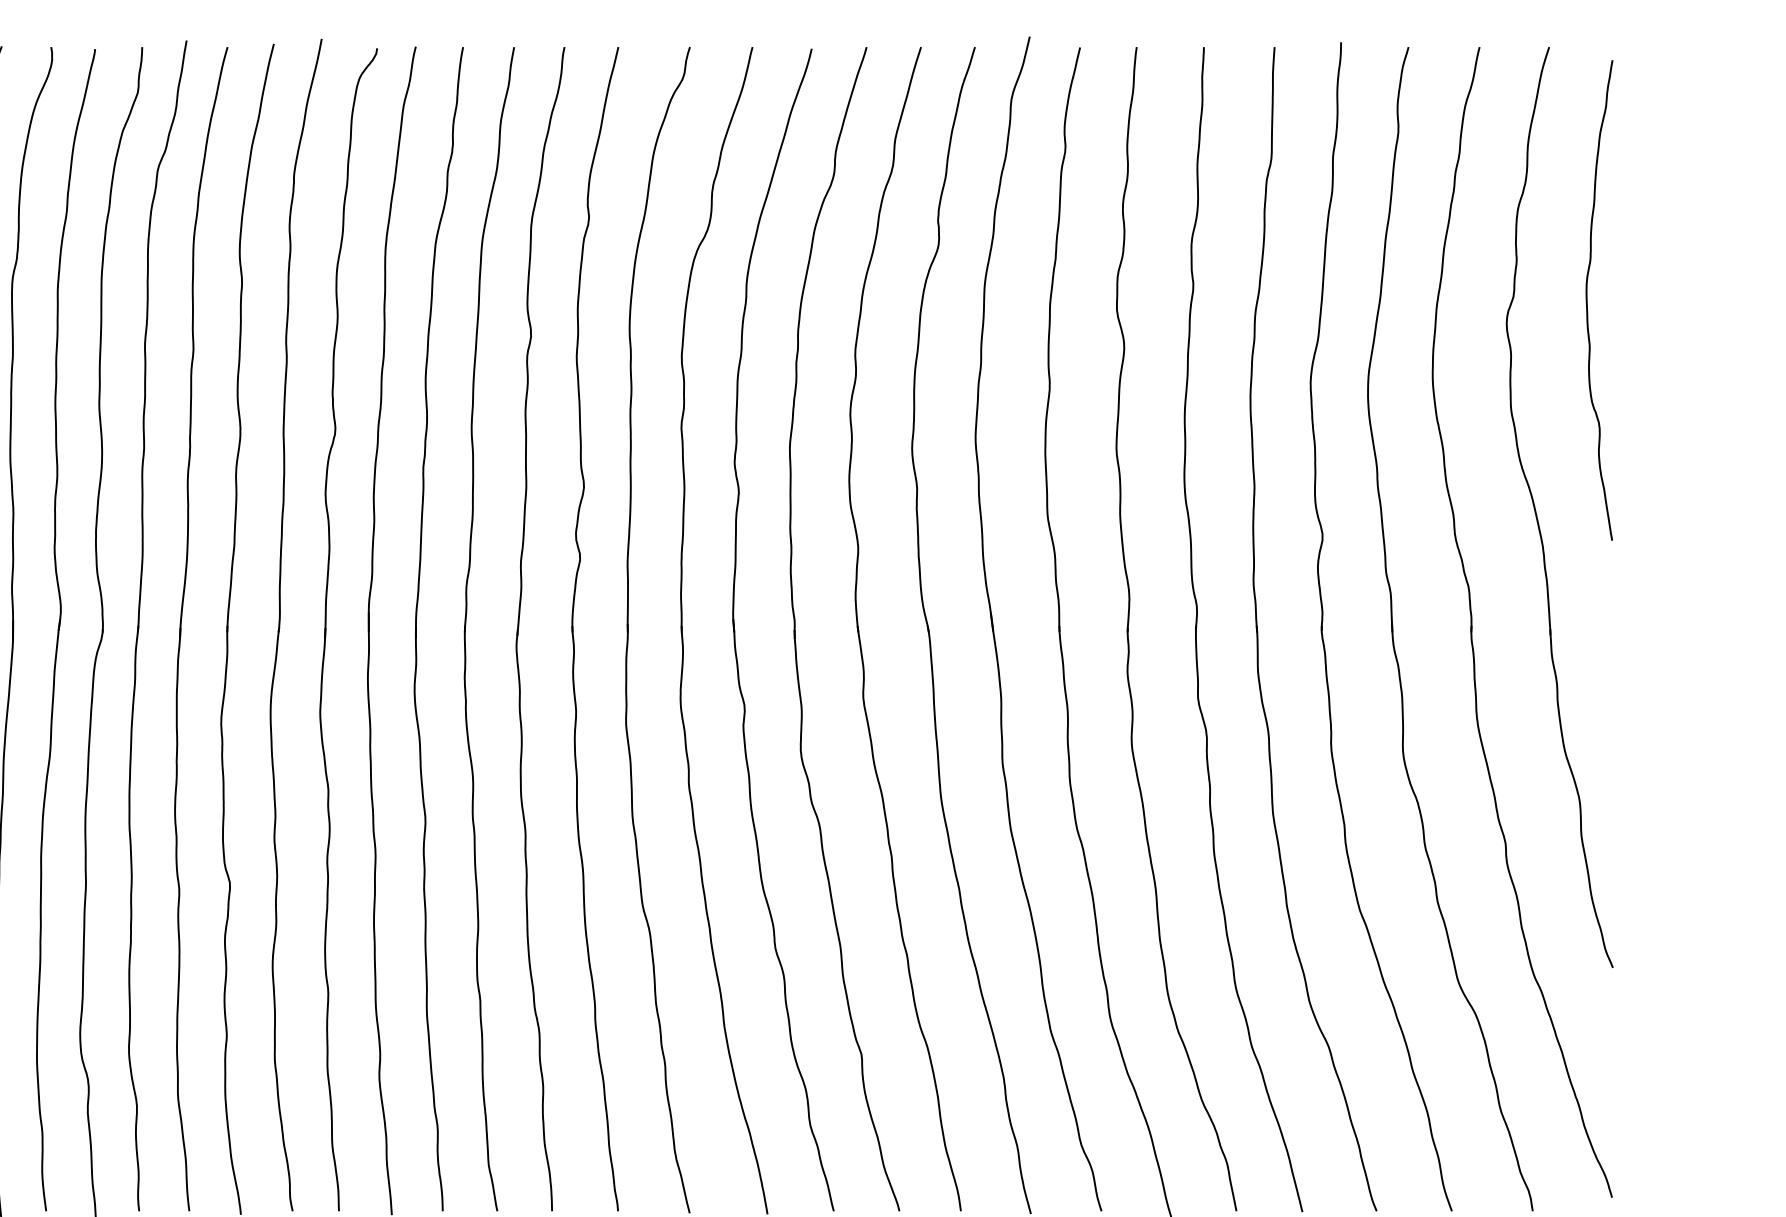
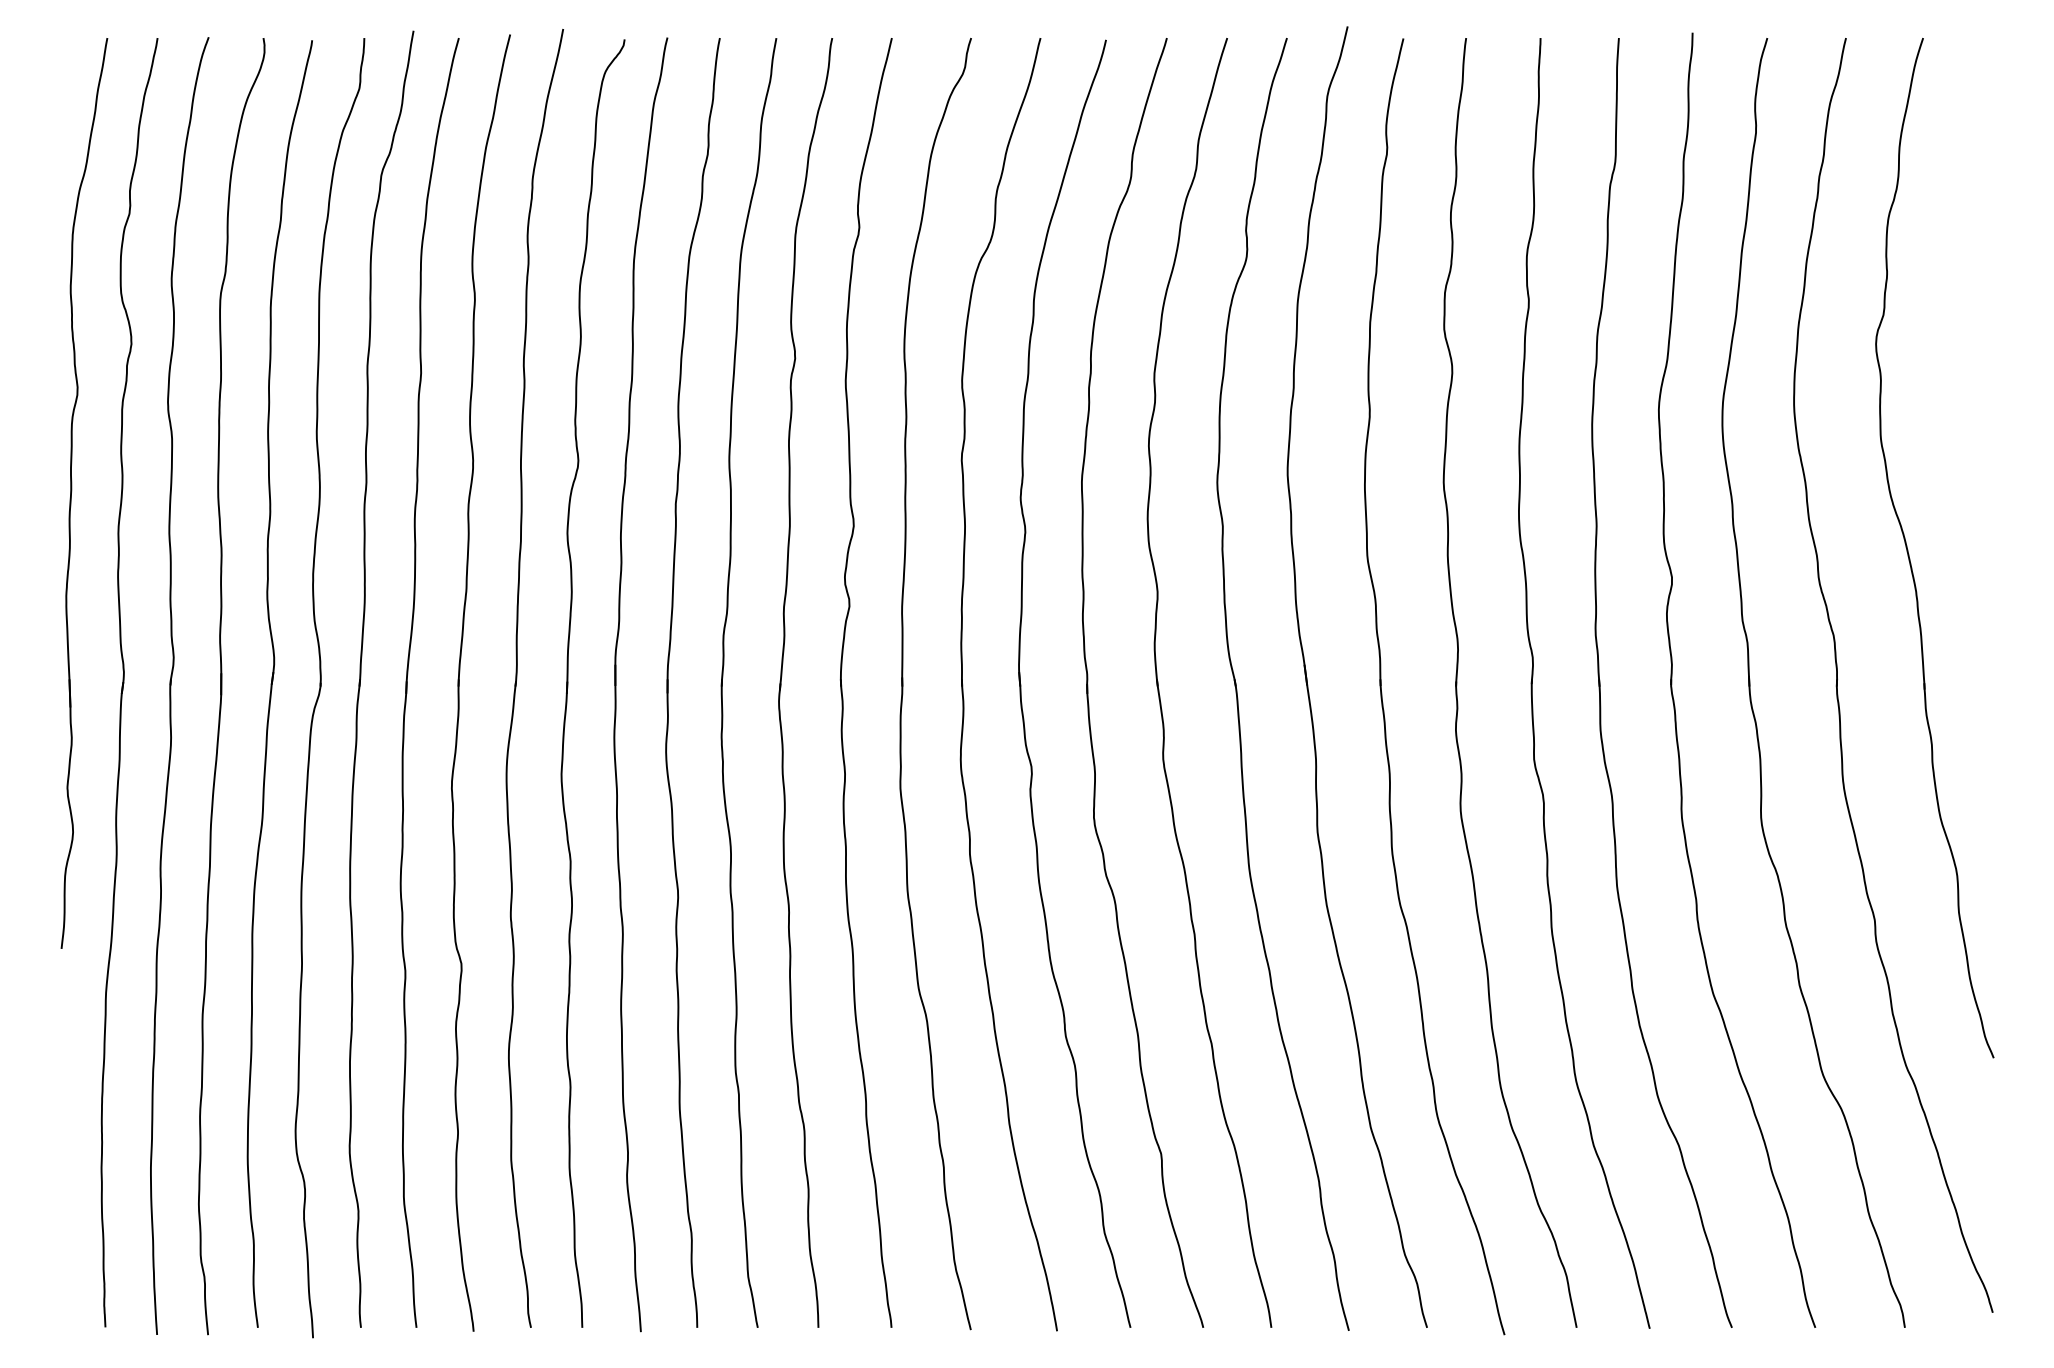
curve: (1587, 300) -> (1965, 318), removed

